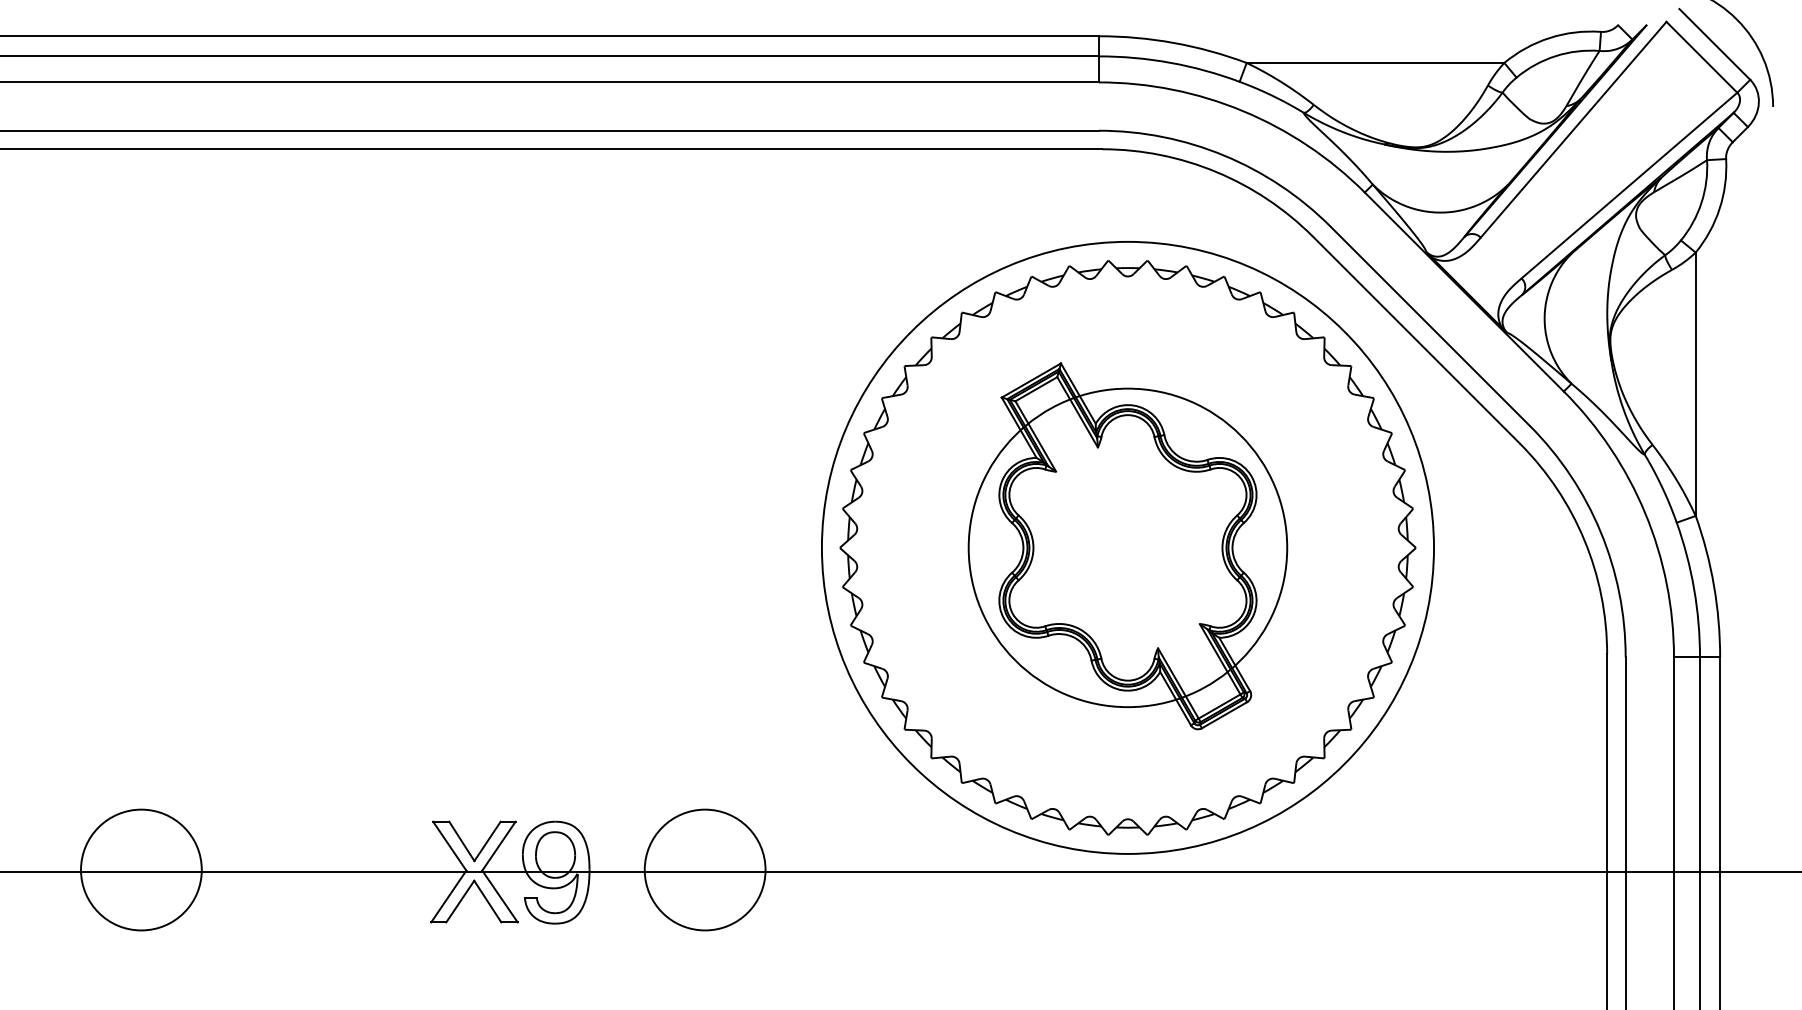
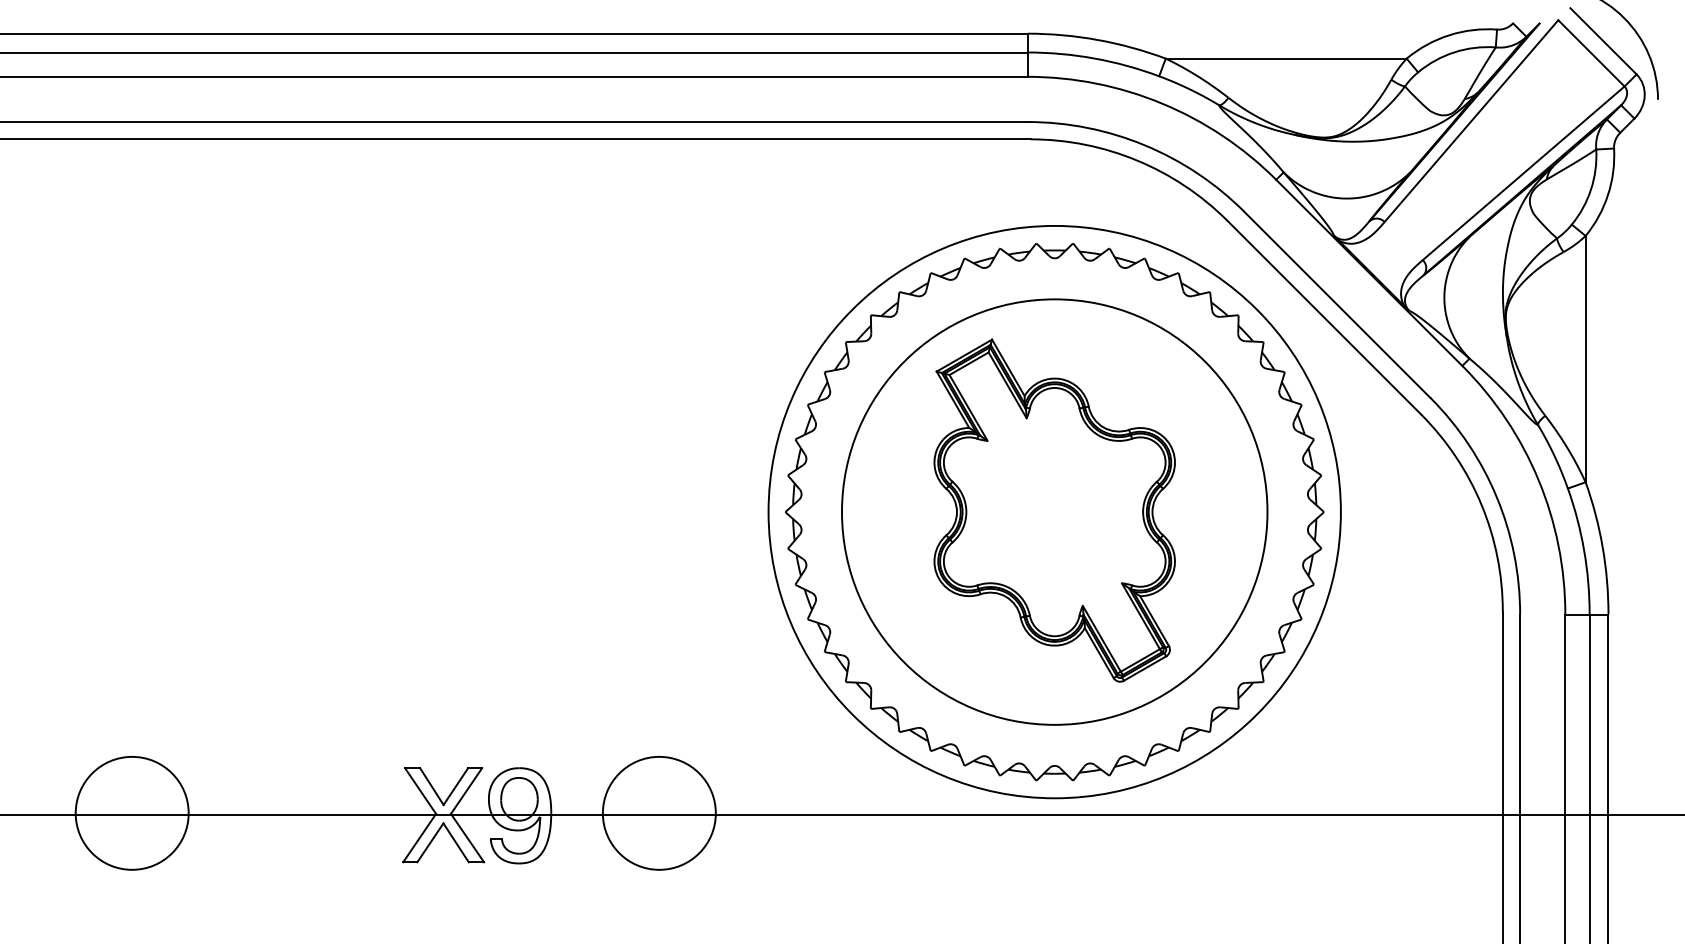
circle: (1127, 547) -> (1054, 511), size x1.43

